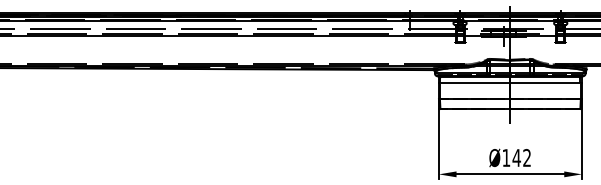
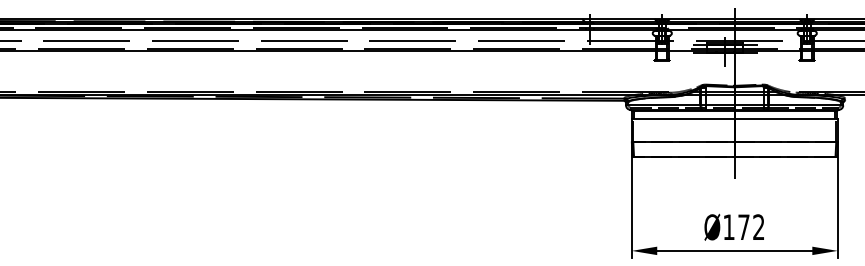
text: (516, 157) -> (743, 226), Ø142 -> Ø172

